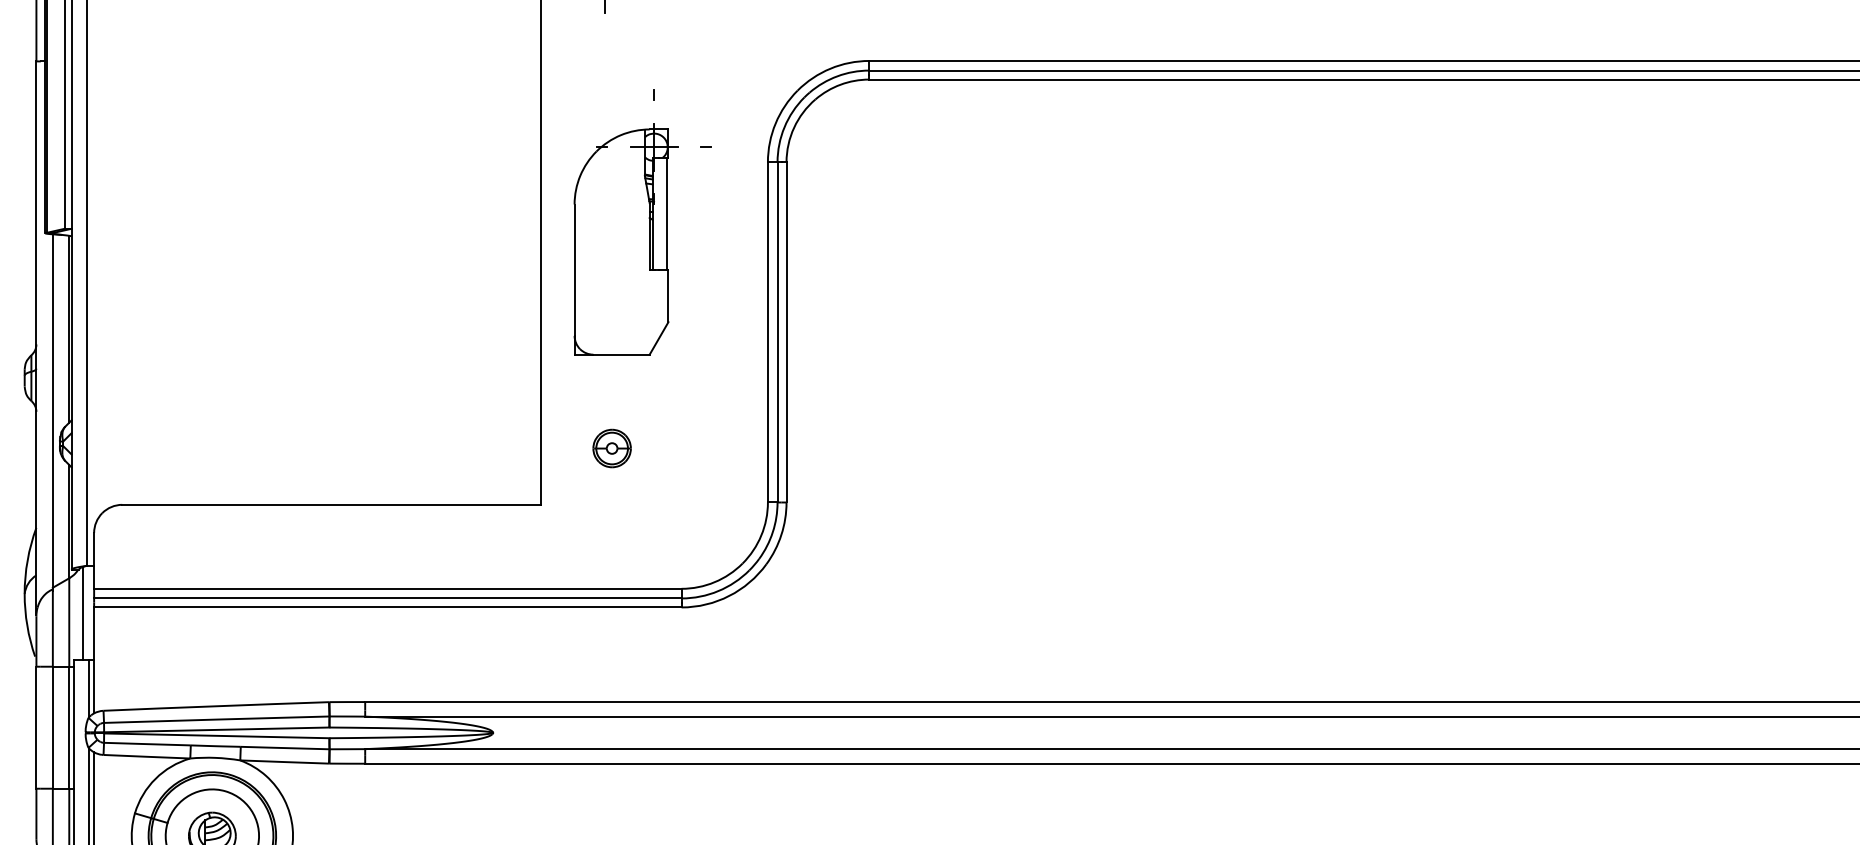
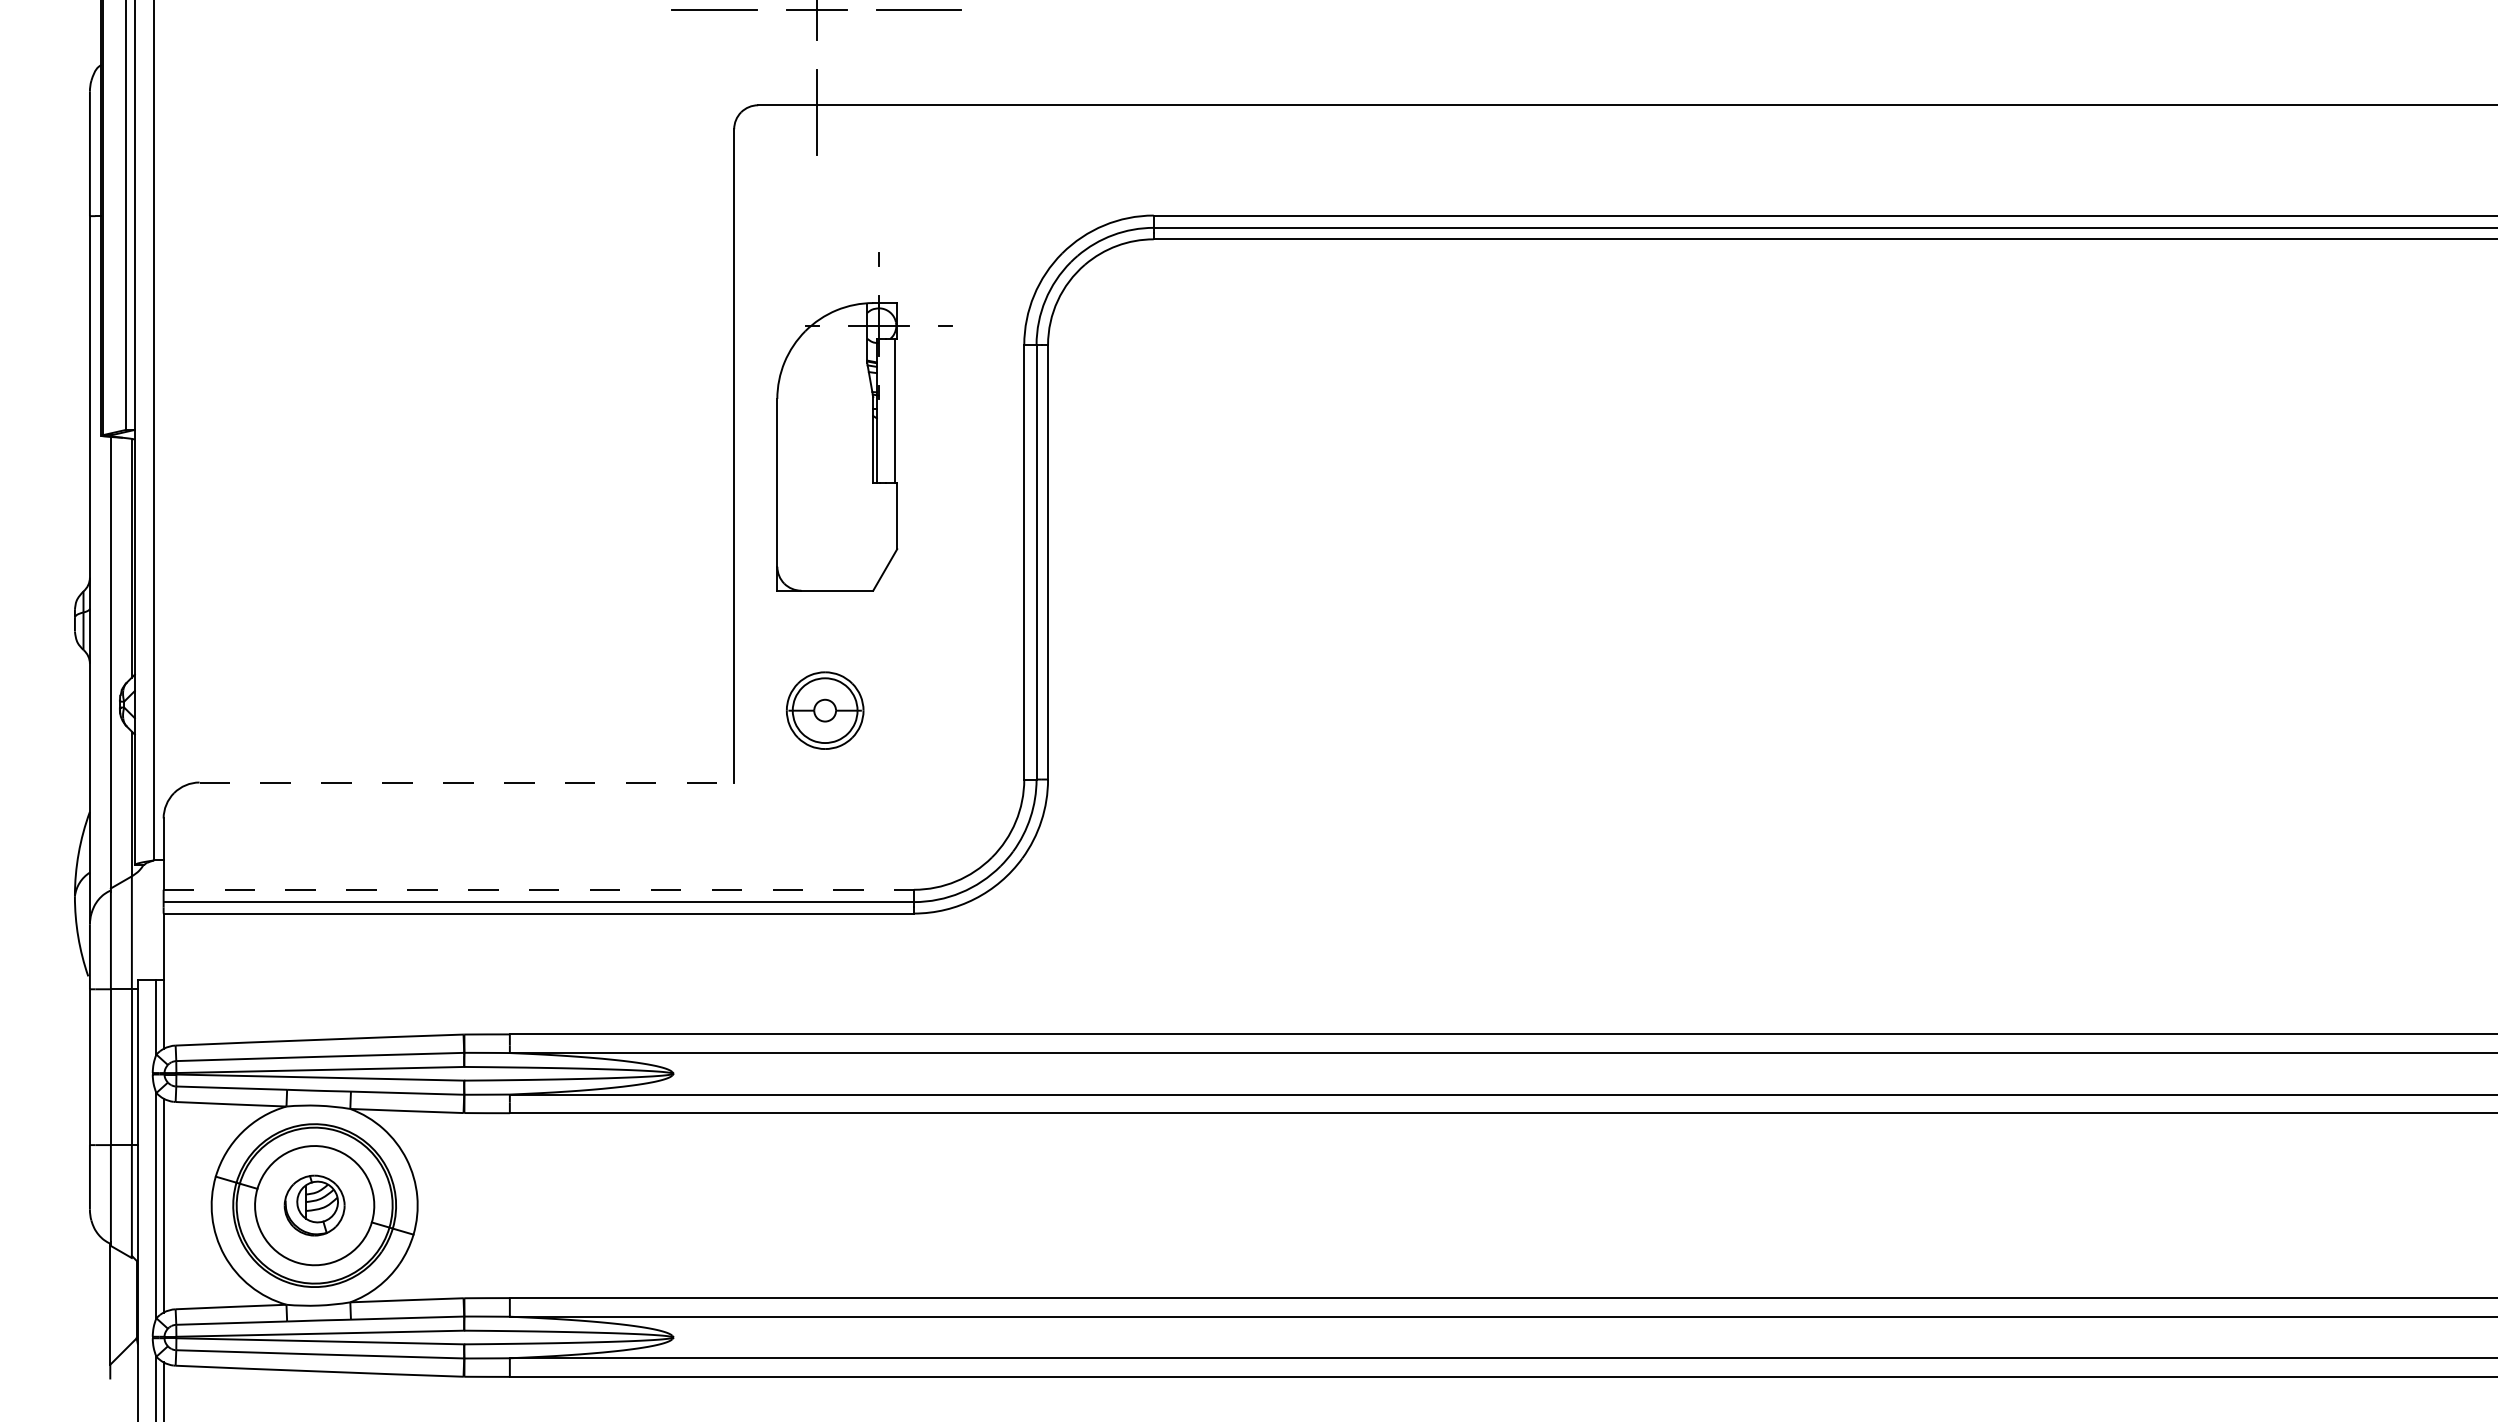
part: (612, 448) -> (825, 710), size x1.6
line: (332, 504) -> (467, 782), solid -> dashed
line: (388, 588) -> (539, 889), solid -> dashed
line: (83, 612) -> (149, 920), removed

